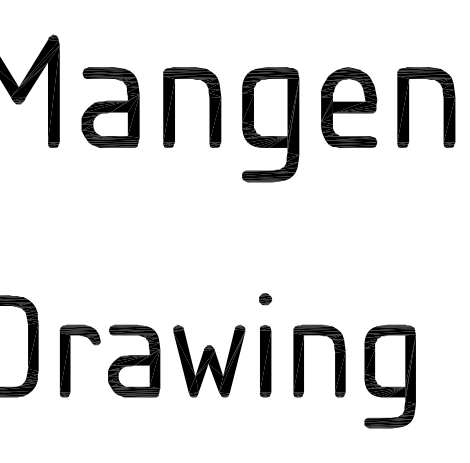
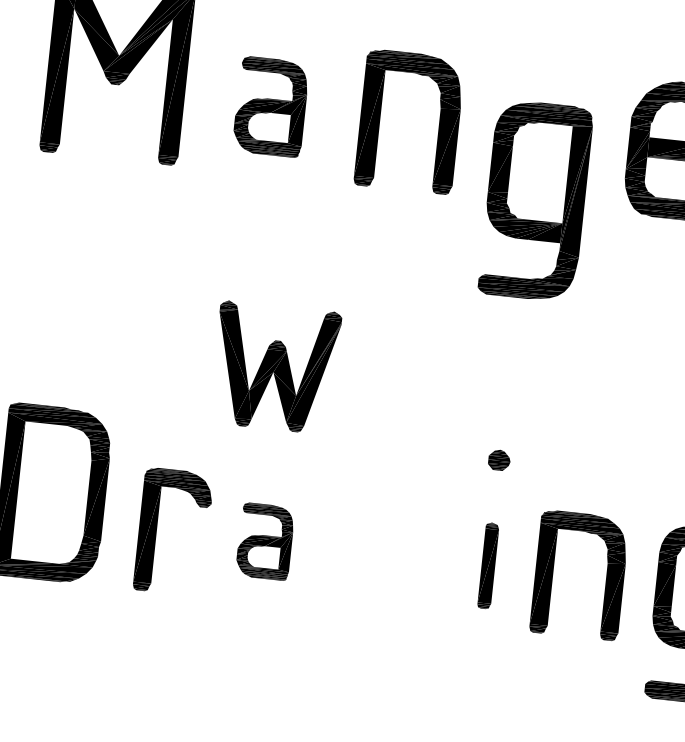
part: (110, 107) -> (270, 106), size x0.7
part: (270, 124) -> (535, 200), moved
part: (134, 360) -> (265, 540), size x0.6
part: (209, 361) -> (275, 368), moved
part: (265, 361) -> (487, 566), size x0.7

